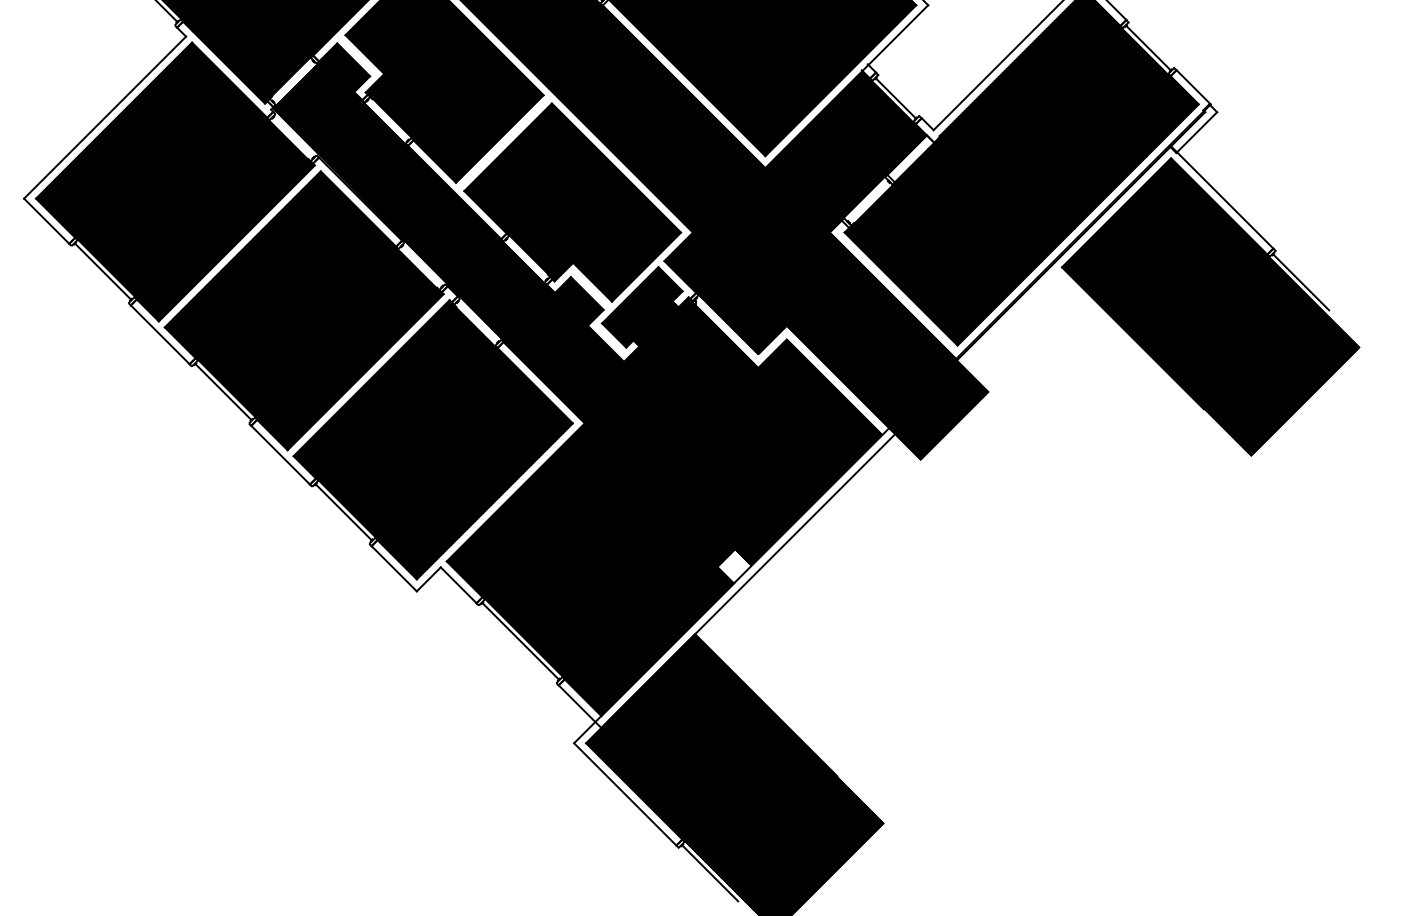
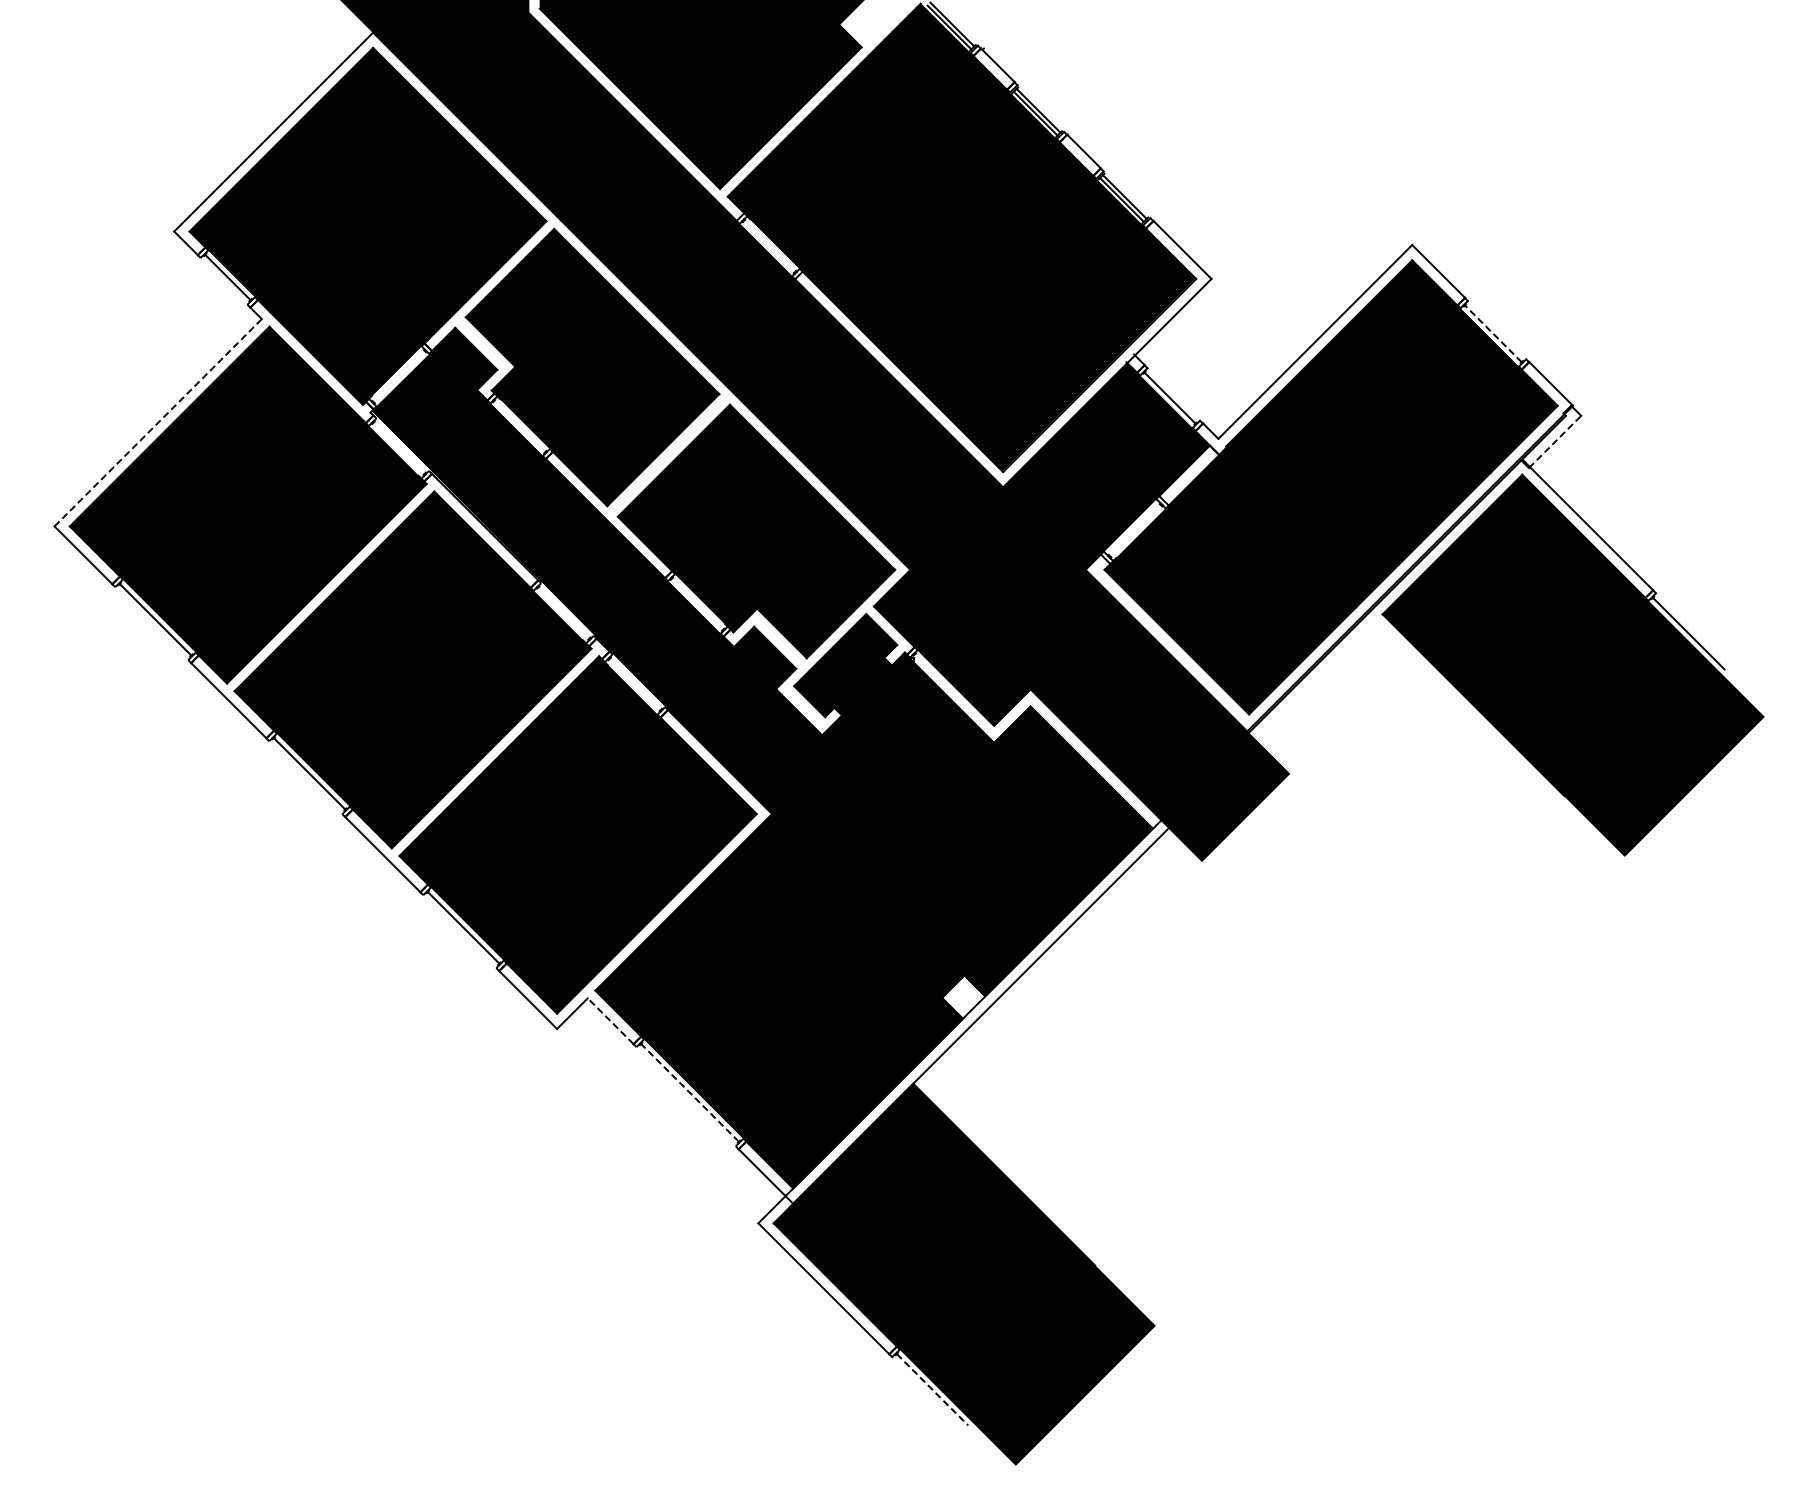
line: (1148, 47) -> (1493, 333), solid -> dashed
line: (105, 117) -> (158, 422), solid -> dashed
line: (1197, 132) -> (1555, 441), solid -> dashed
line: (458, 584) -> (610, 1020), solid -> dashed
line: (520, 641) -> (689, 1092), solid -> dashed
line: (710, 873) -> (932, 1389), solid -> dashed

